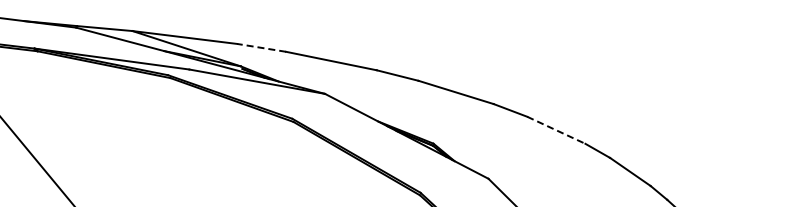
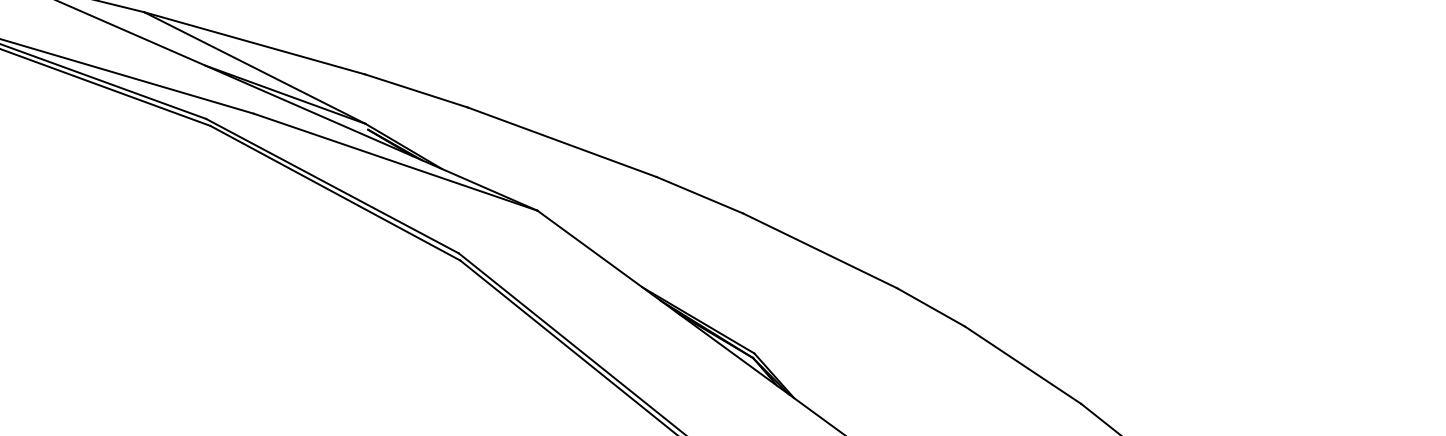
line: (261, 47) -> (416, 90), dashed -> solid
line: (556, 130) -> (1023, 365), dashed -> solid

